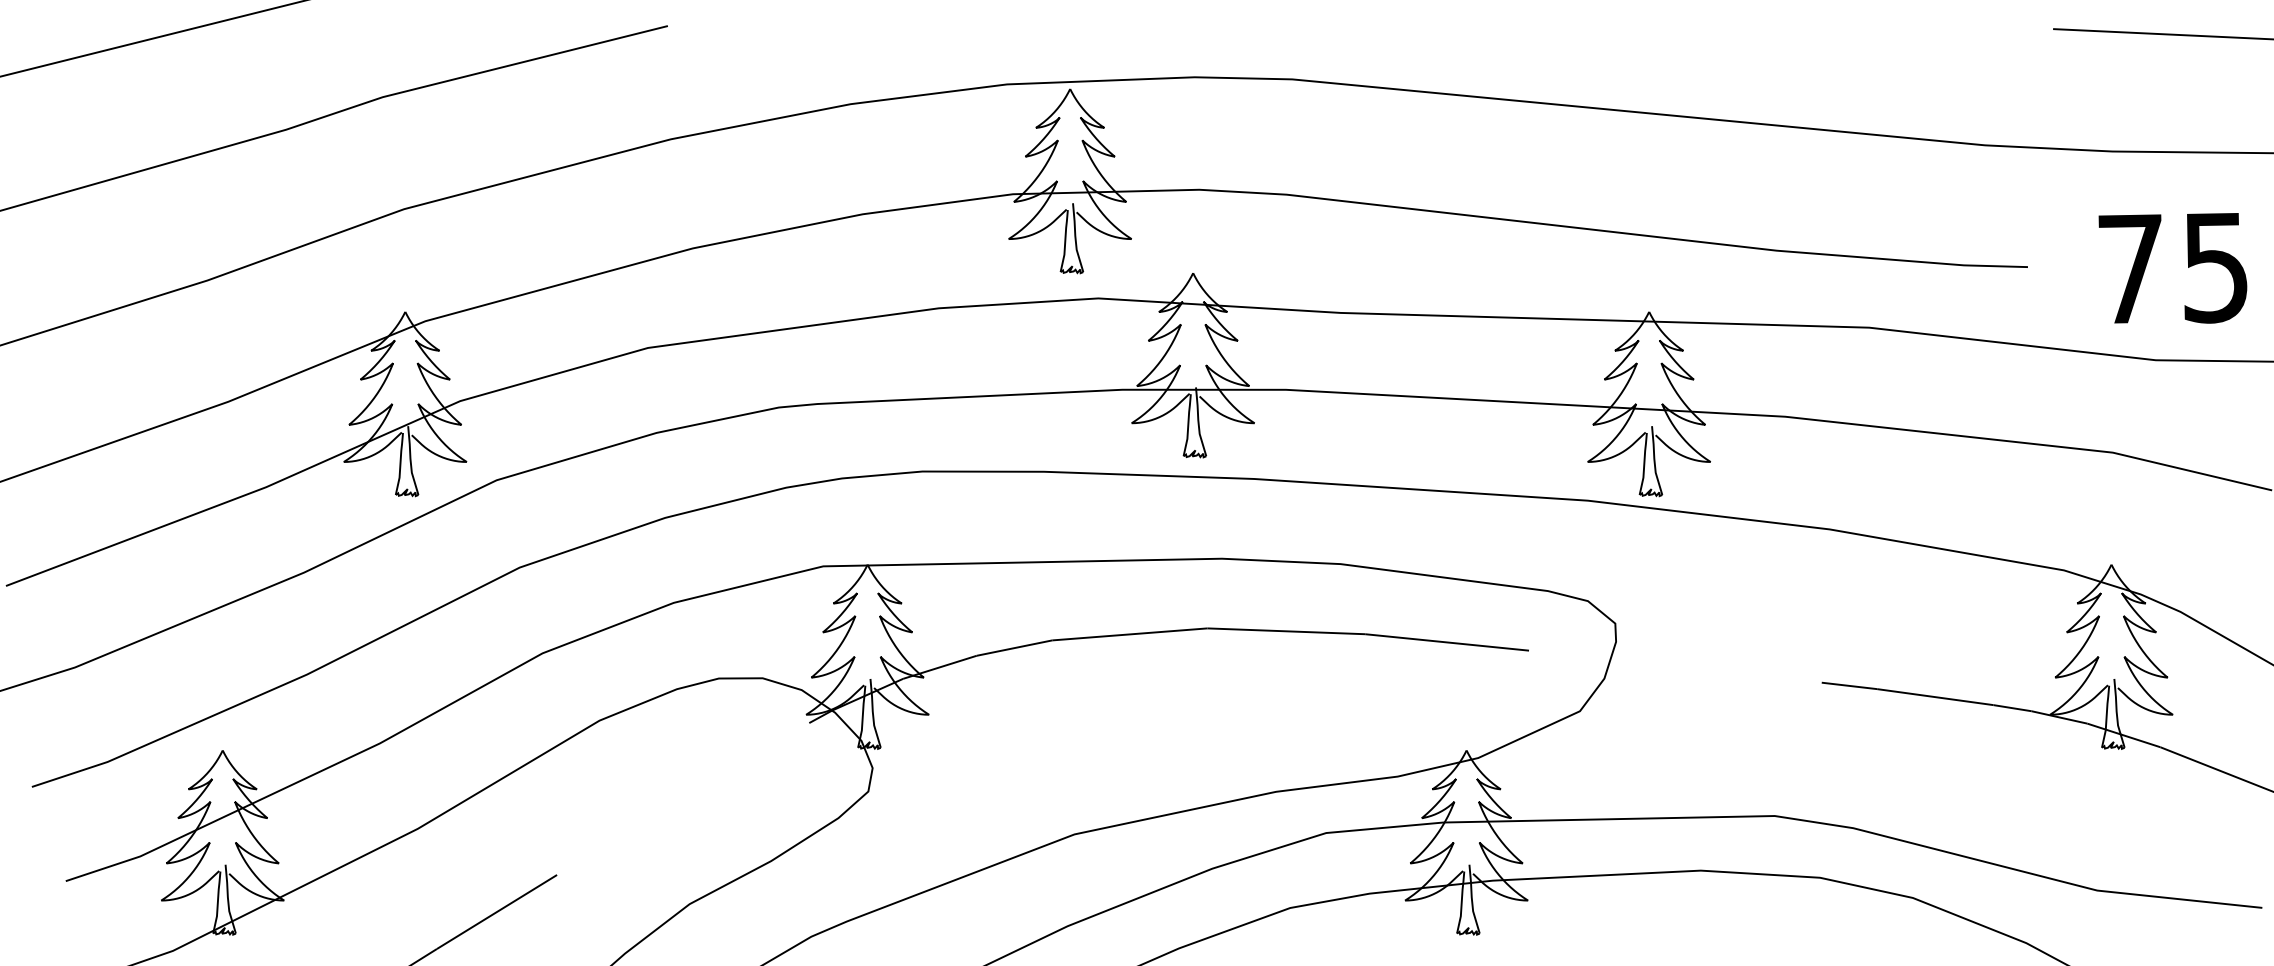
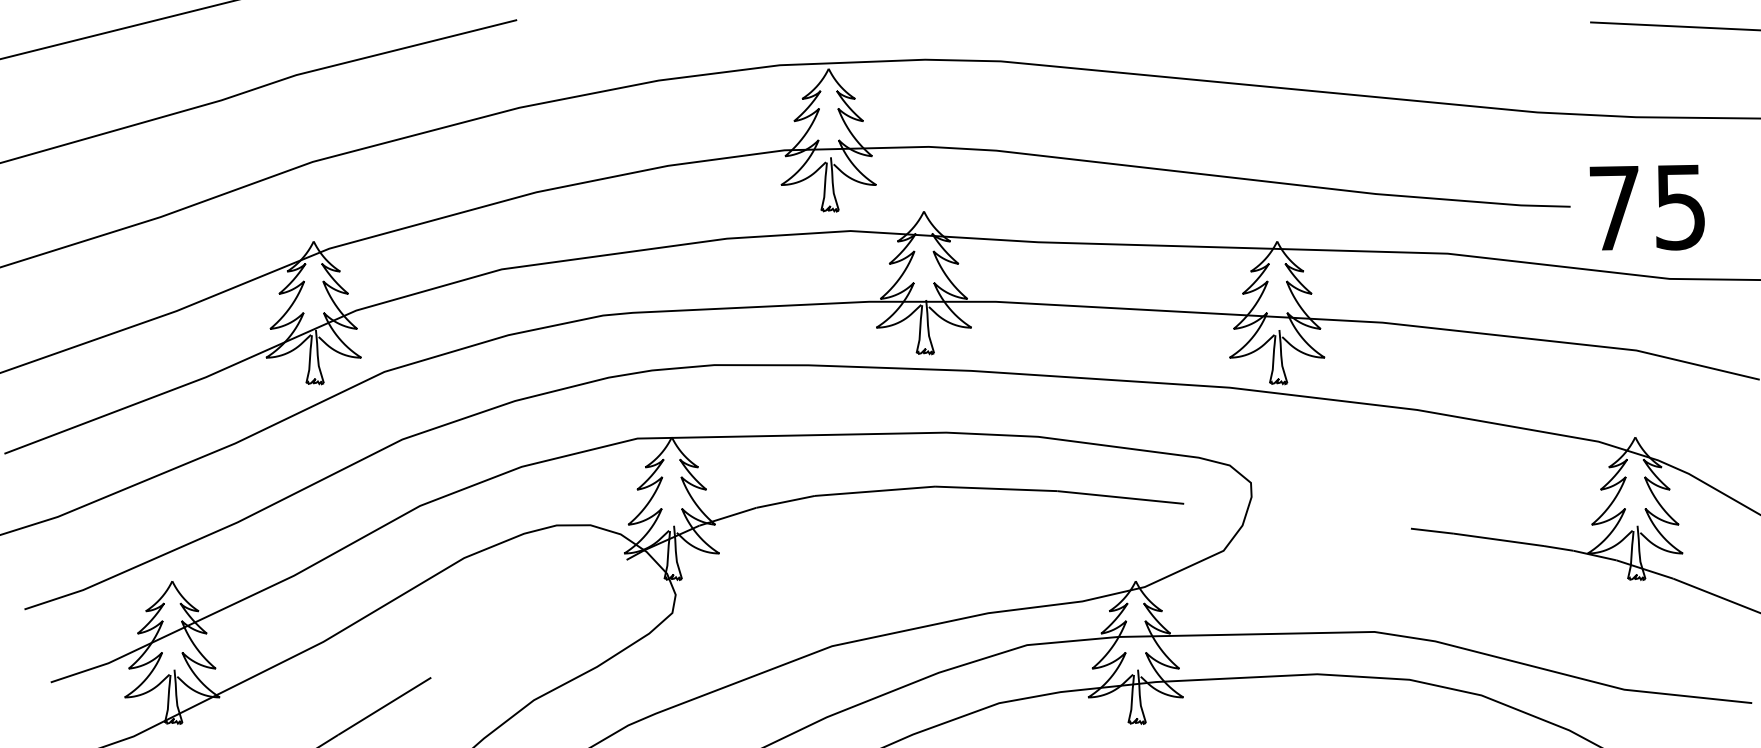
text: (2172, 268) -> (1646, 207), moved

